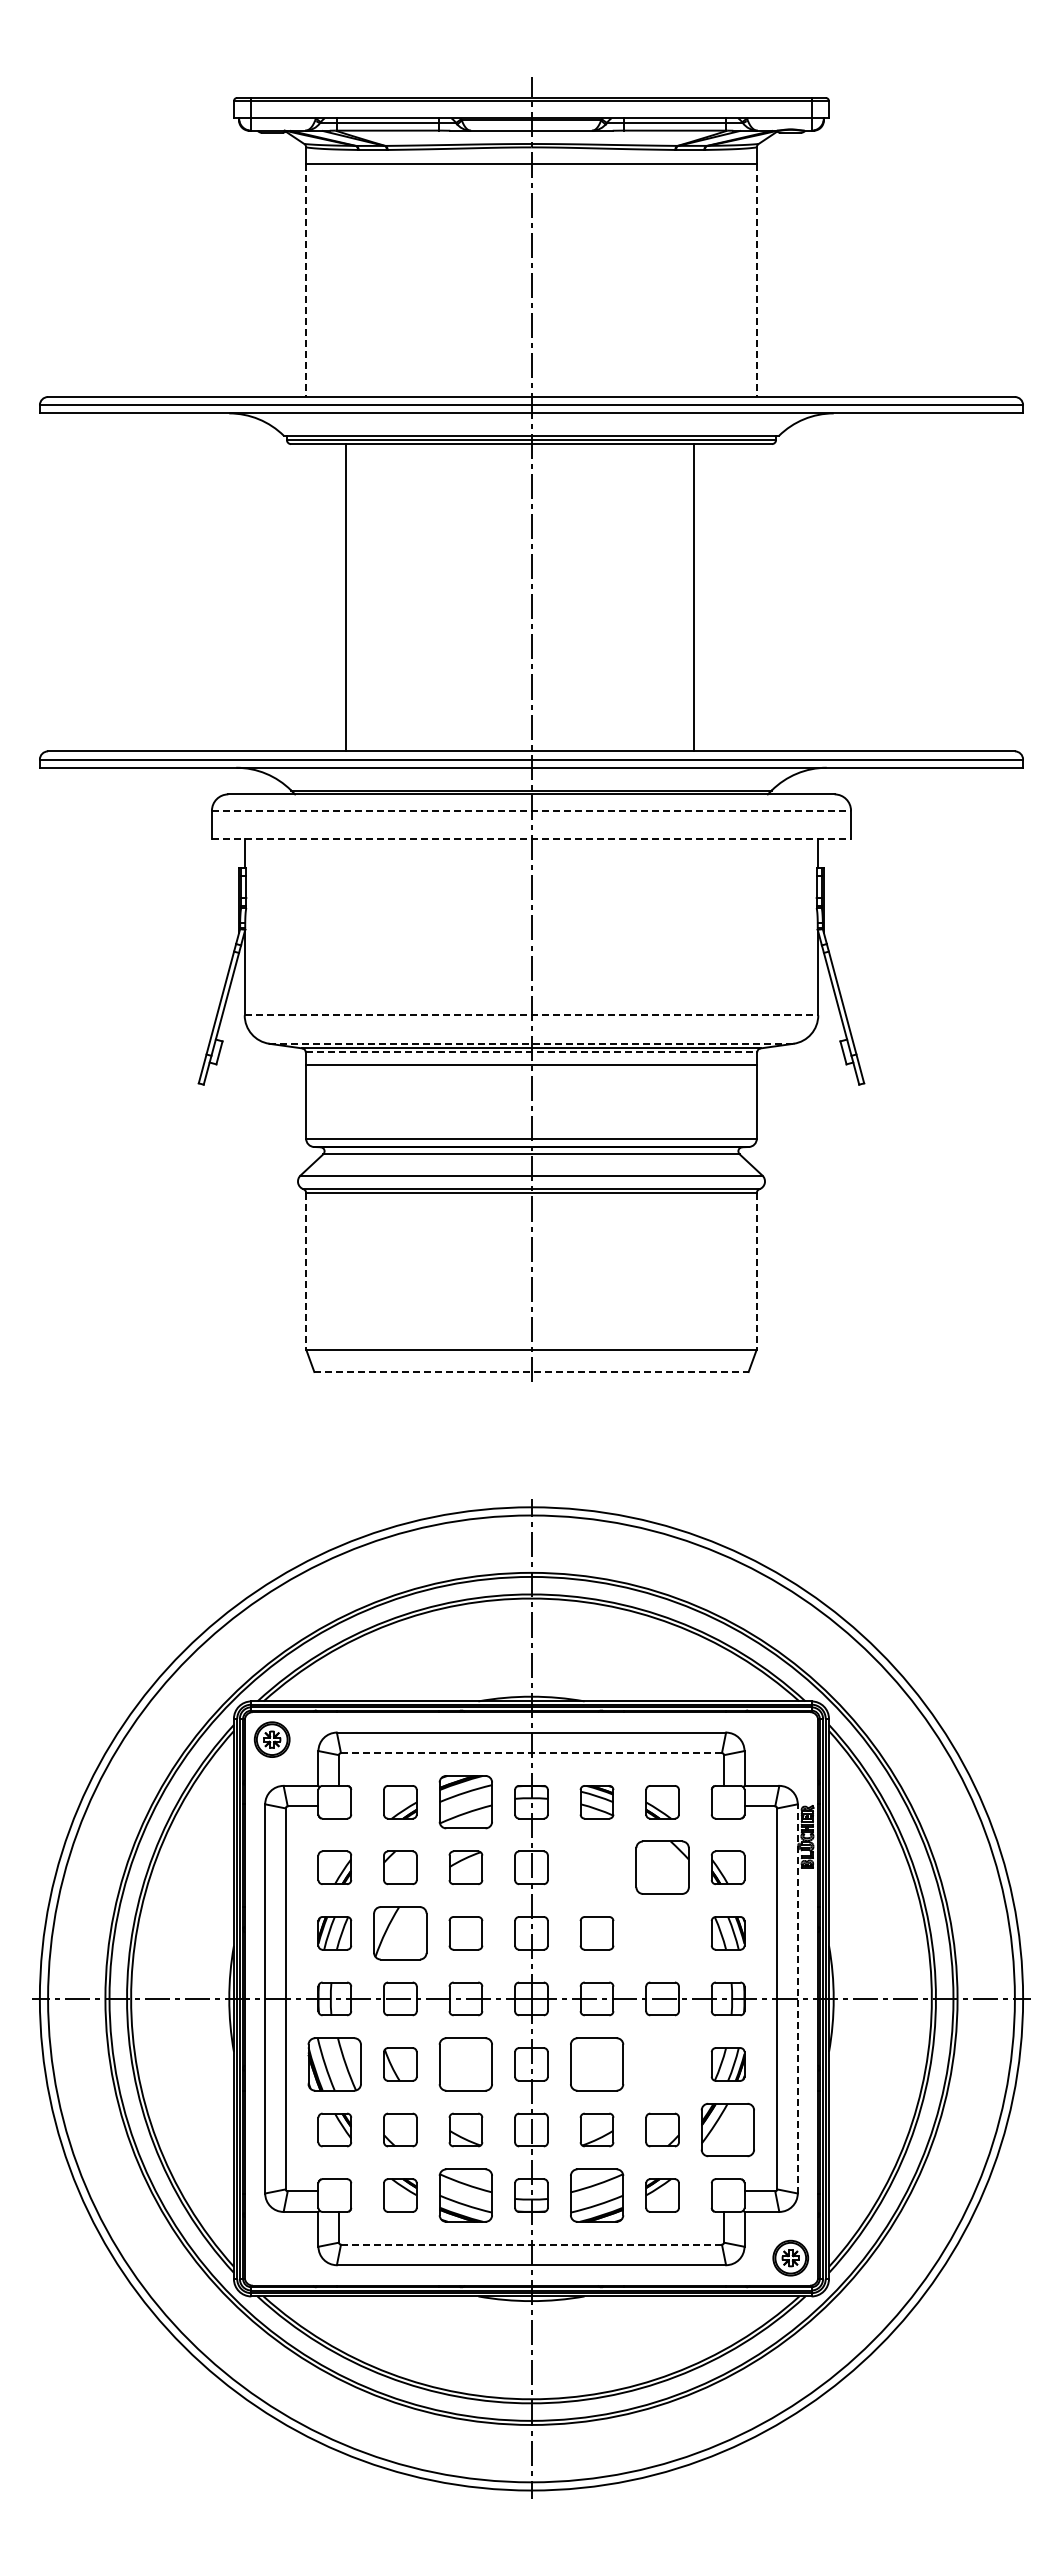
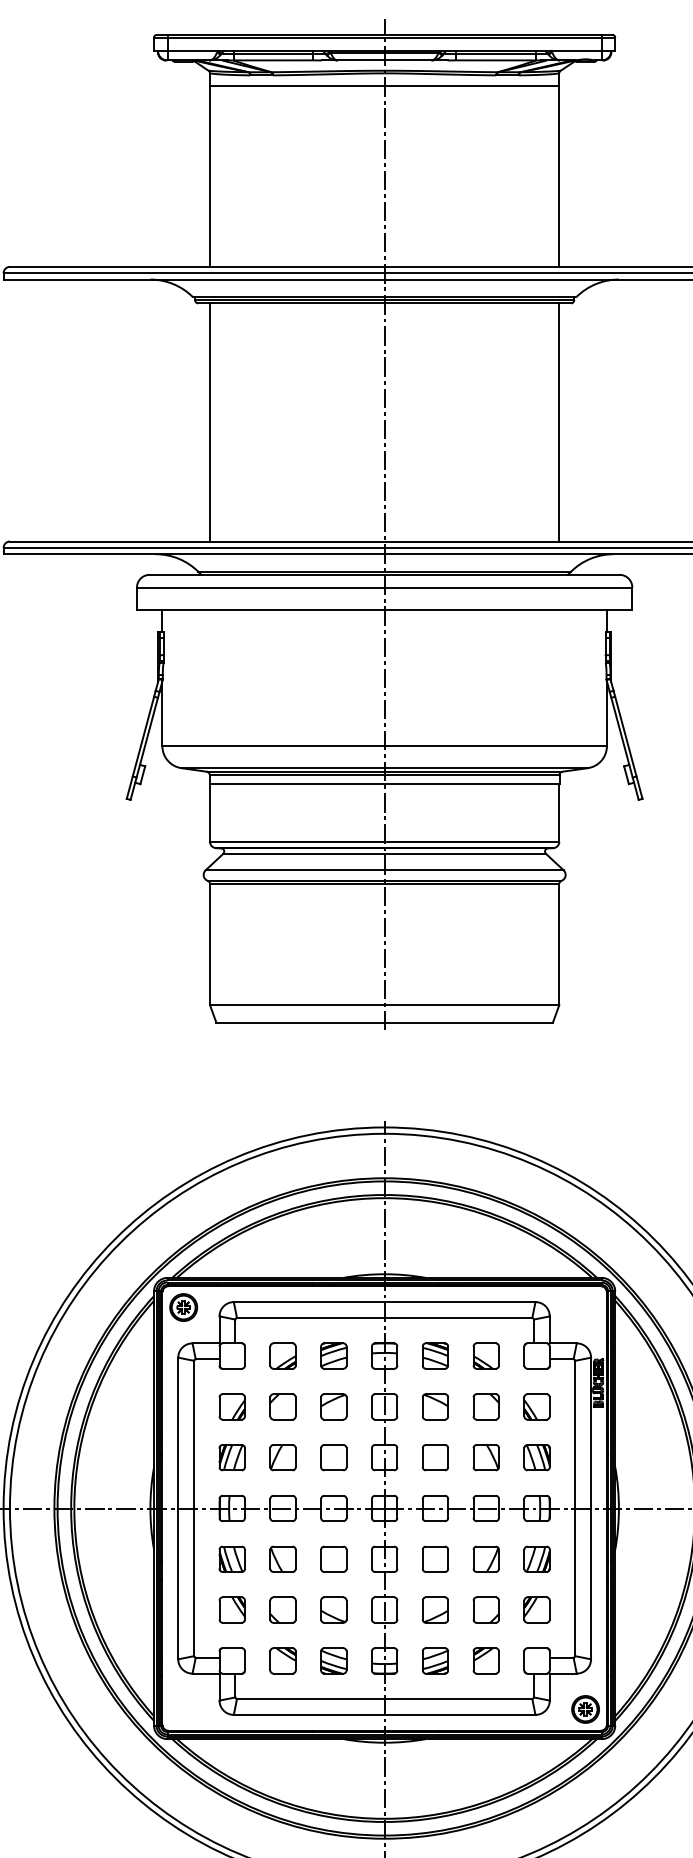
line: (306, 280) -> (210, 176), dashed -> solid
line: (756, 280) -> (559, 176), dashed -> solid
line: (346, 597) -> (210, 422), moved
line: (693, 597) -> (559, 422), moved
line: (531, 810) -> (384, 587), dashed -> solid
line: (531, 839) -> (384, 609), dashed -> solid
line: (531, 1015) -> (384, 746), dashed -> solid
line: (531, 1043) -> (384, 767), dashed -> solid
line: (531, 1052) -> (384, 774), dashed -> solid
line: (306, 1271) -> (210, 944), dashed -> solid
line: (756, 1271) -> (559, 944), dashed -> solid
line: (531, 1372) -> (384, 1022), dashed -> solid
line: (531, 1753) -> (384, 1318), dashed -> solid
part: (465, 1802) -> (333, 1356), size x0.62
part: (596, 1867) -> (435, 1406), added
part: (662, 1867) -> (486, 1406), size x0.62
part: (400, 1933) -> (283, 1457), size x0.62
part: (662, 1933) -> (486, 1457), added
line: (797, 1998) -> (590, 1508), dashed -> solid
part: (334, 2064) -> (231, 1559), size x0.62
part: (465, 2064) -> (333, 1559), size x0.62
part: (596, 2064) -> (435, 1559), size x0.62
part: (662, 2064) -> (486, 1559), added
part: (728, 2129) -> (537, 1609), size x0.62
part: (465, 2195) -> (333, 1660), size x0.62
part: (596, 2195) -> (435, 1660), size x0.62
line: (532, 2244) -> (385, 1698), dashed -> solid

